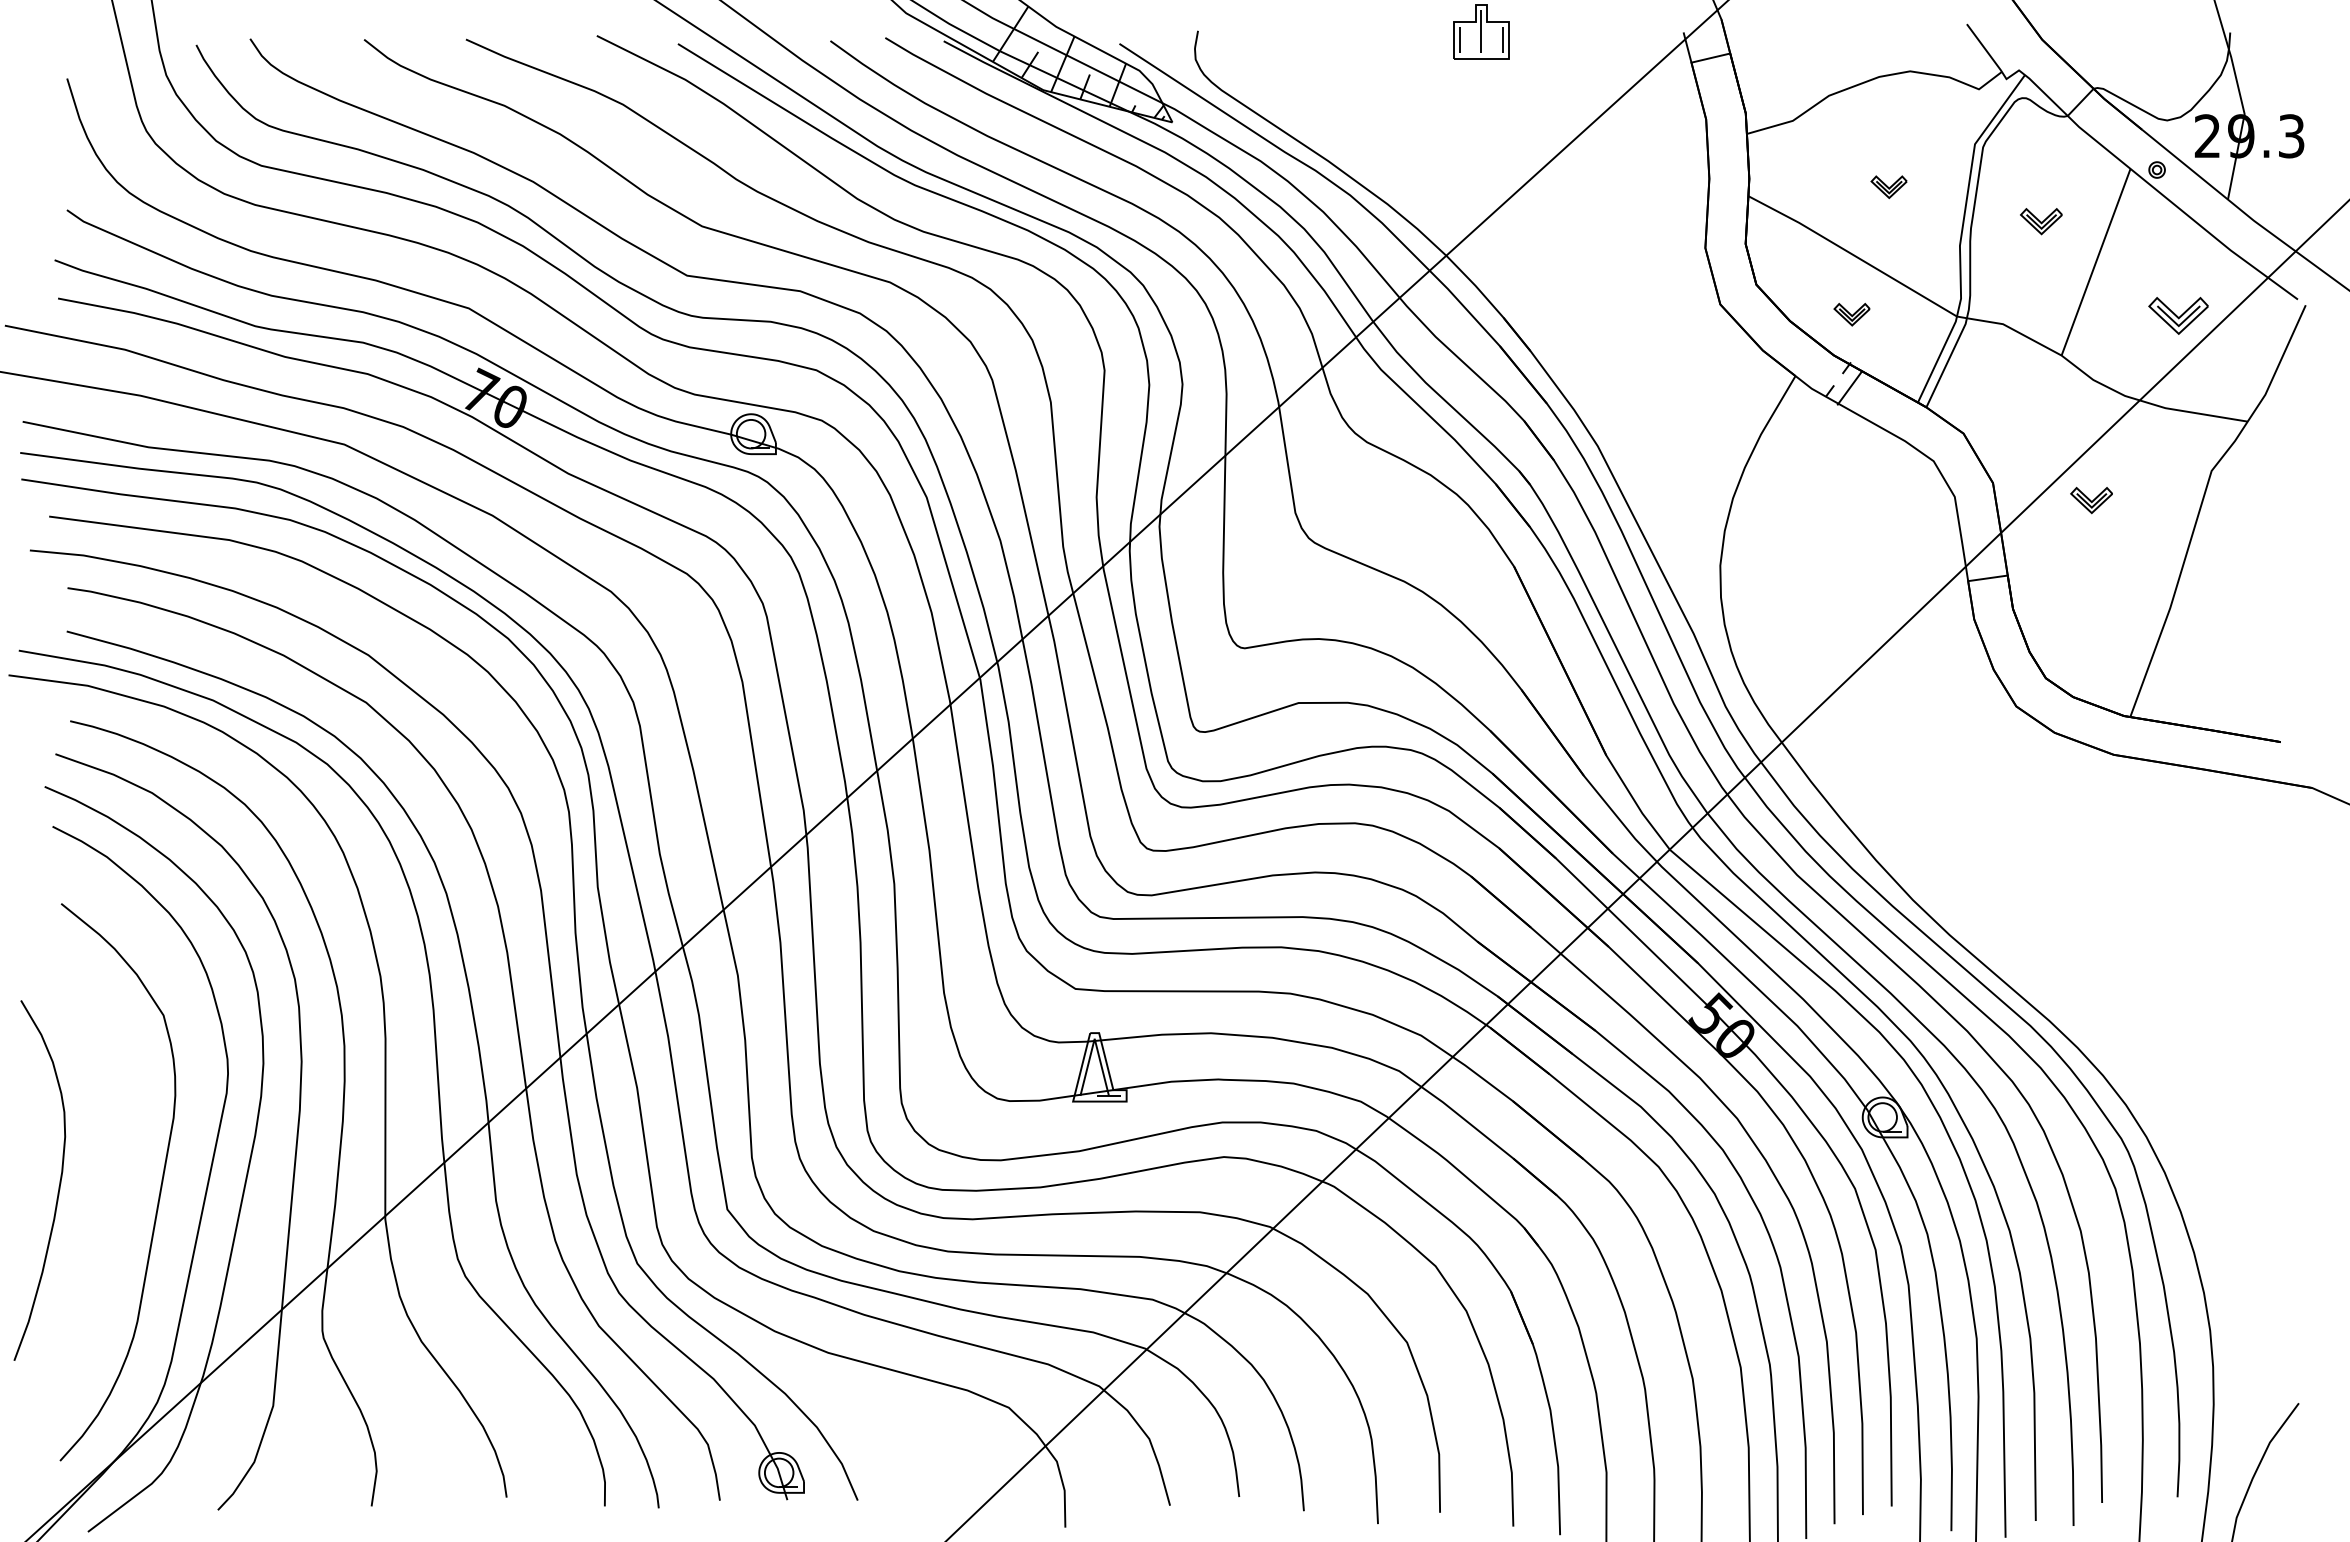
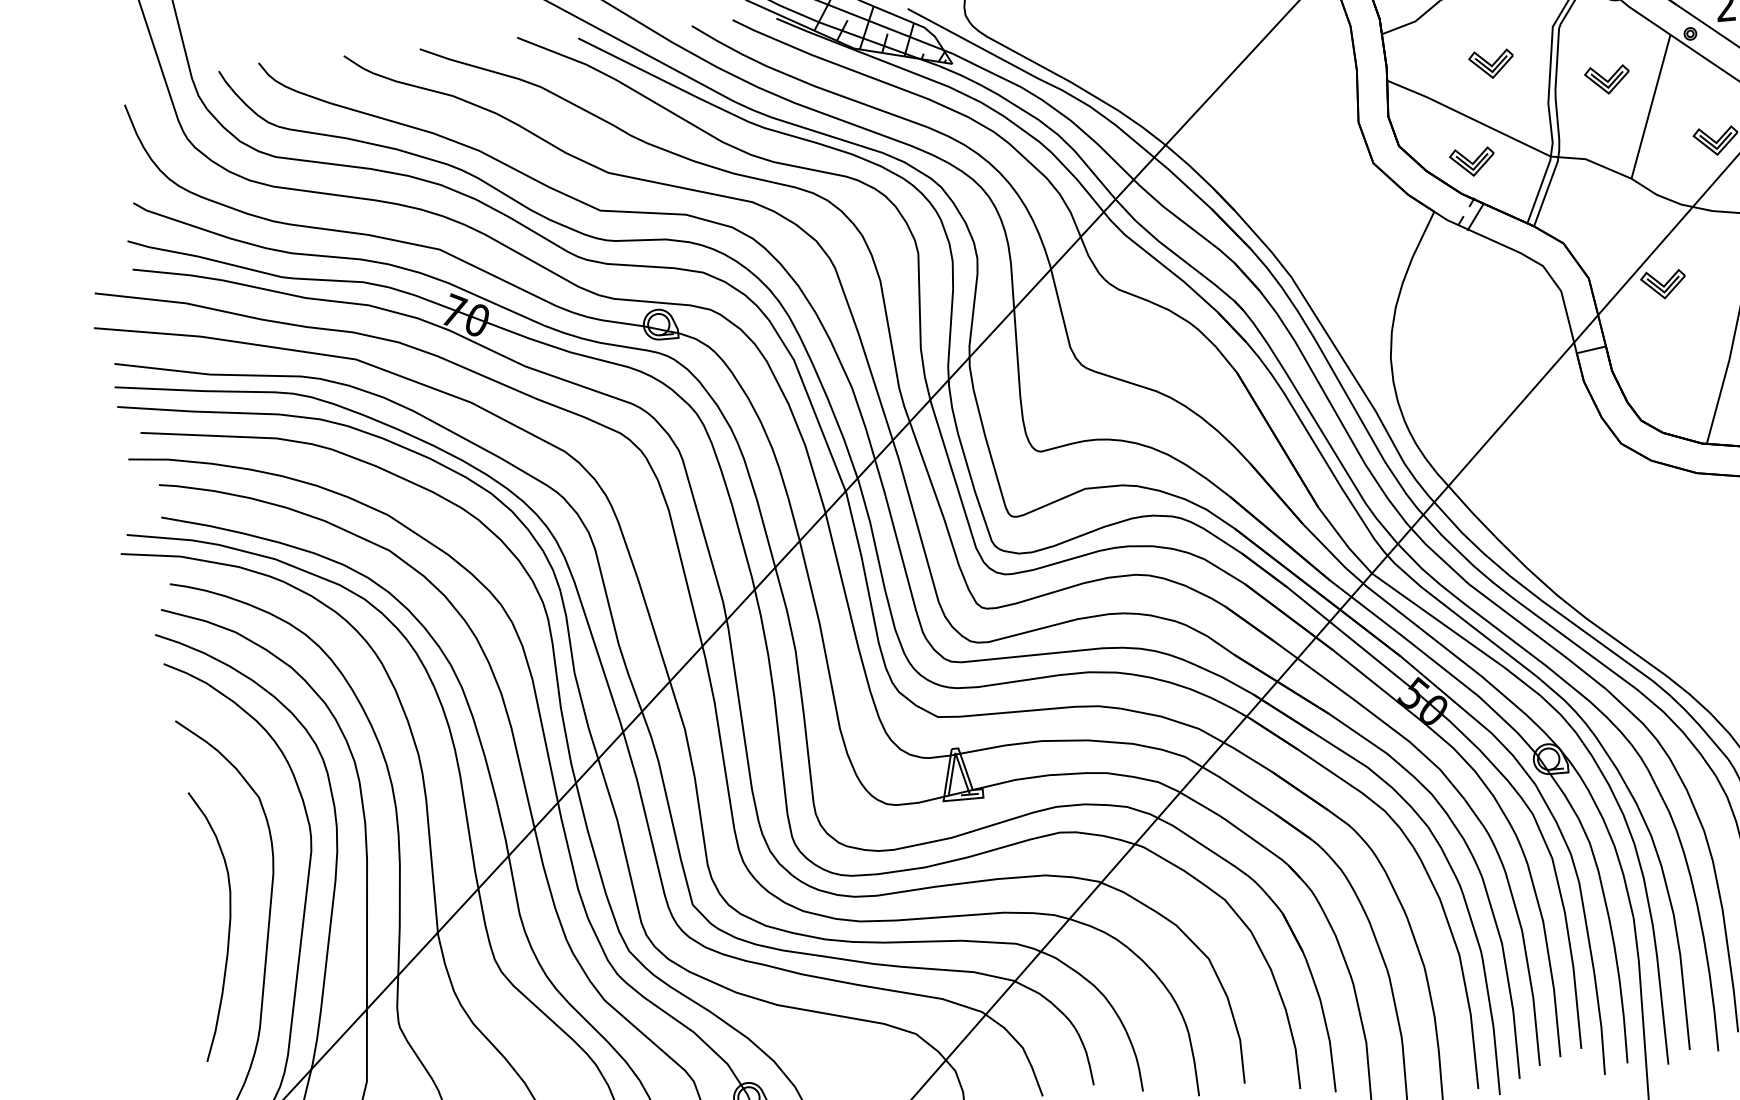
part: (1888, 187) -> (1491, 64), size x1.67
part: (2041, 221) -> (1607, 80), size x1.43
part: (1851, 314) -> (1471, 162), size x1.67
part: (2091, 500) -> (1663, 284), size x1.43
curve: (58, 1186) -> (228, 928), moved

